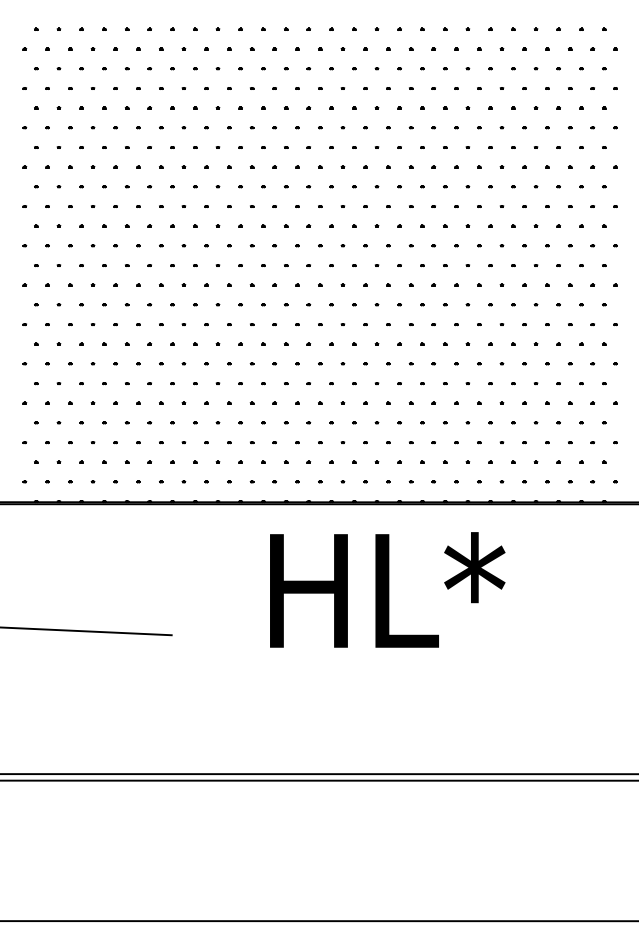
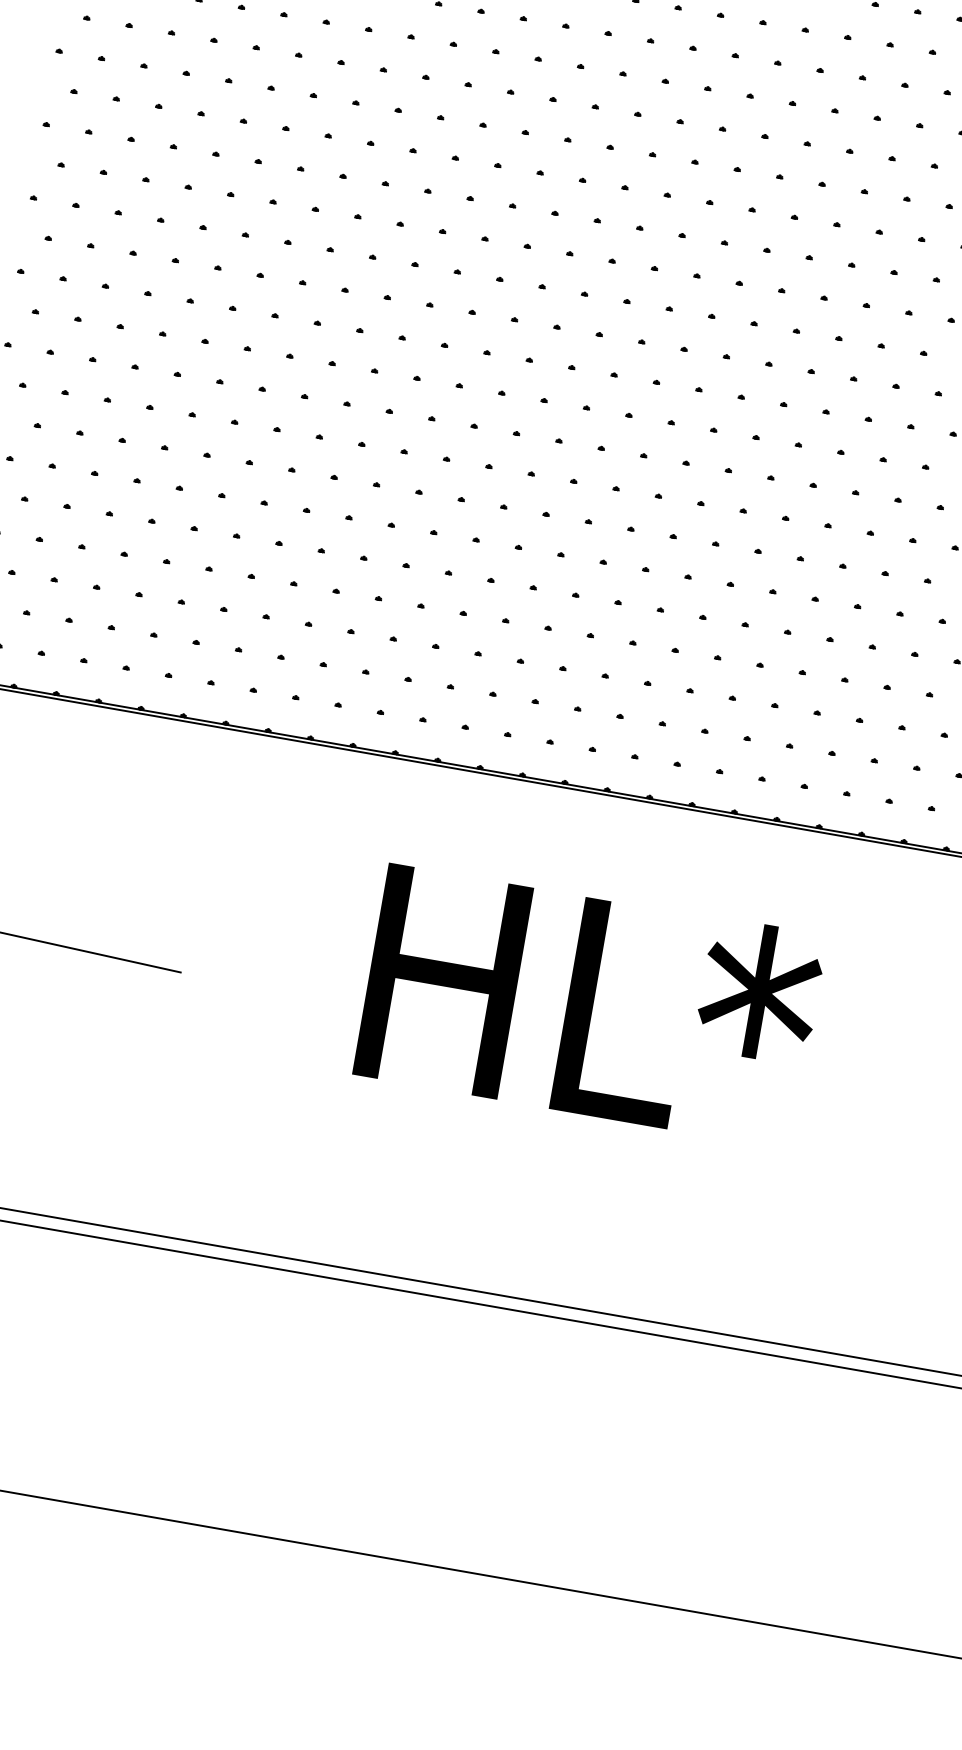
text: (387, 589) -> (590, 1004), moved

